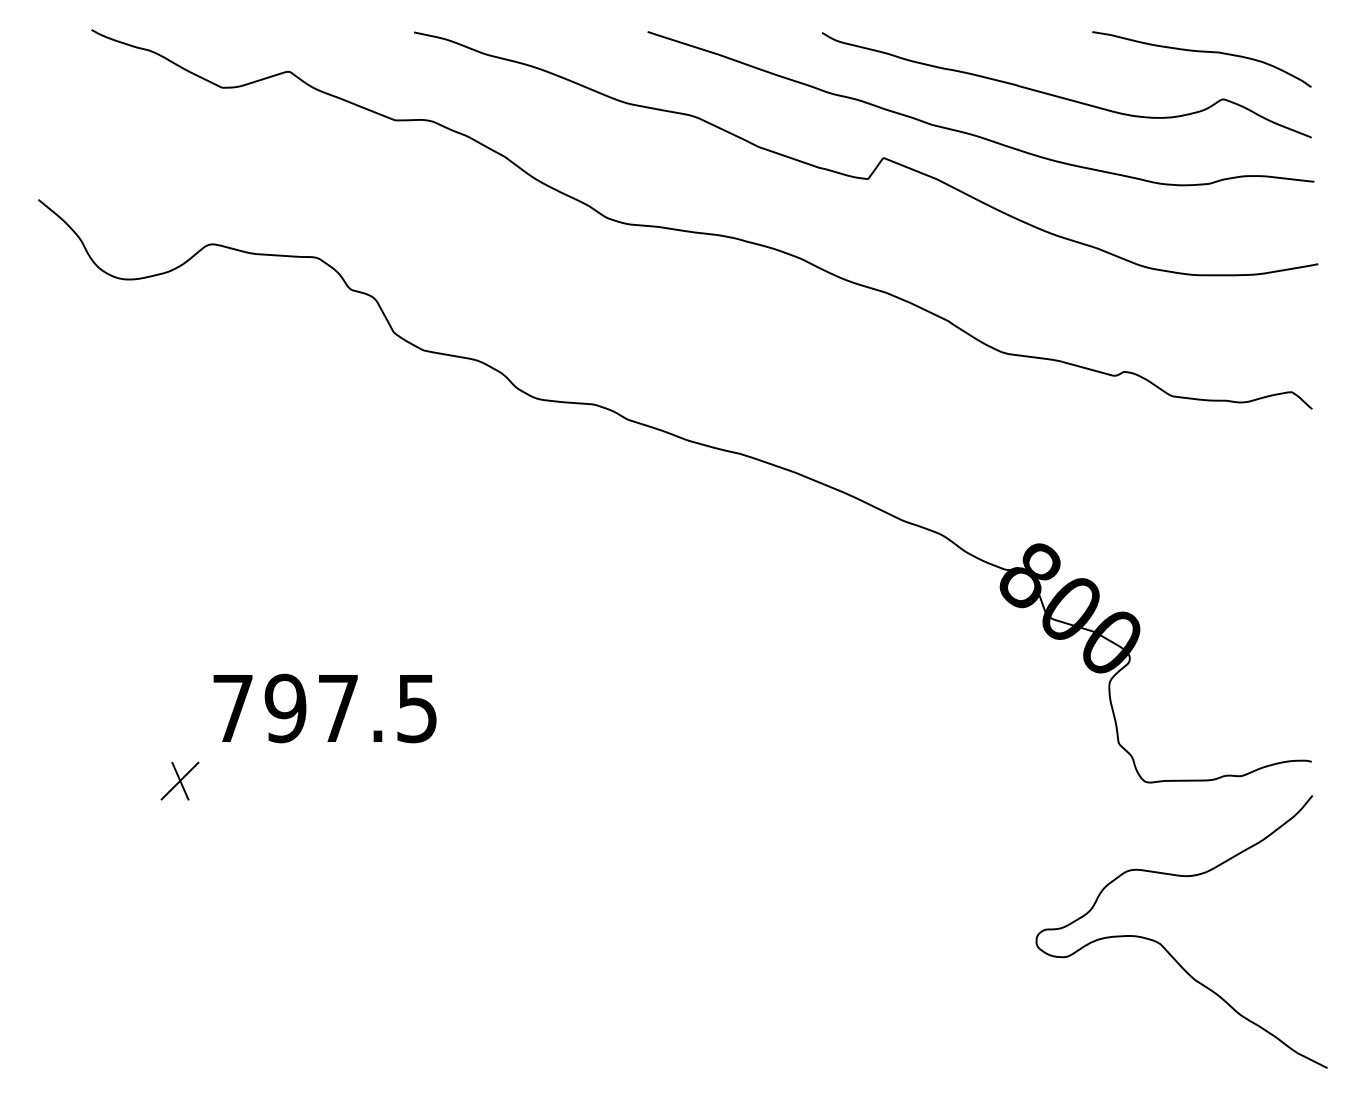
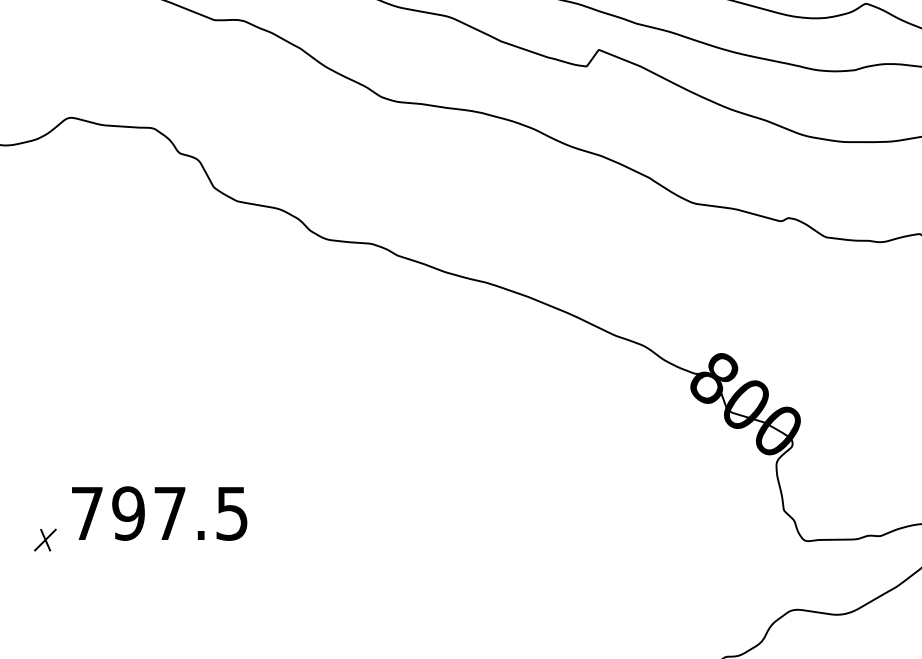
text: (324, 708) -> (159, 513), moved
part: (179, 781) -> (45, 540), size x0.71

